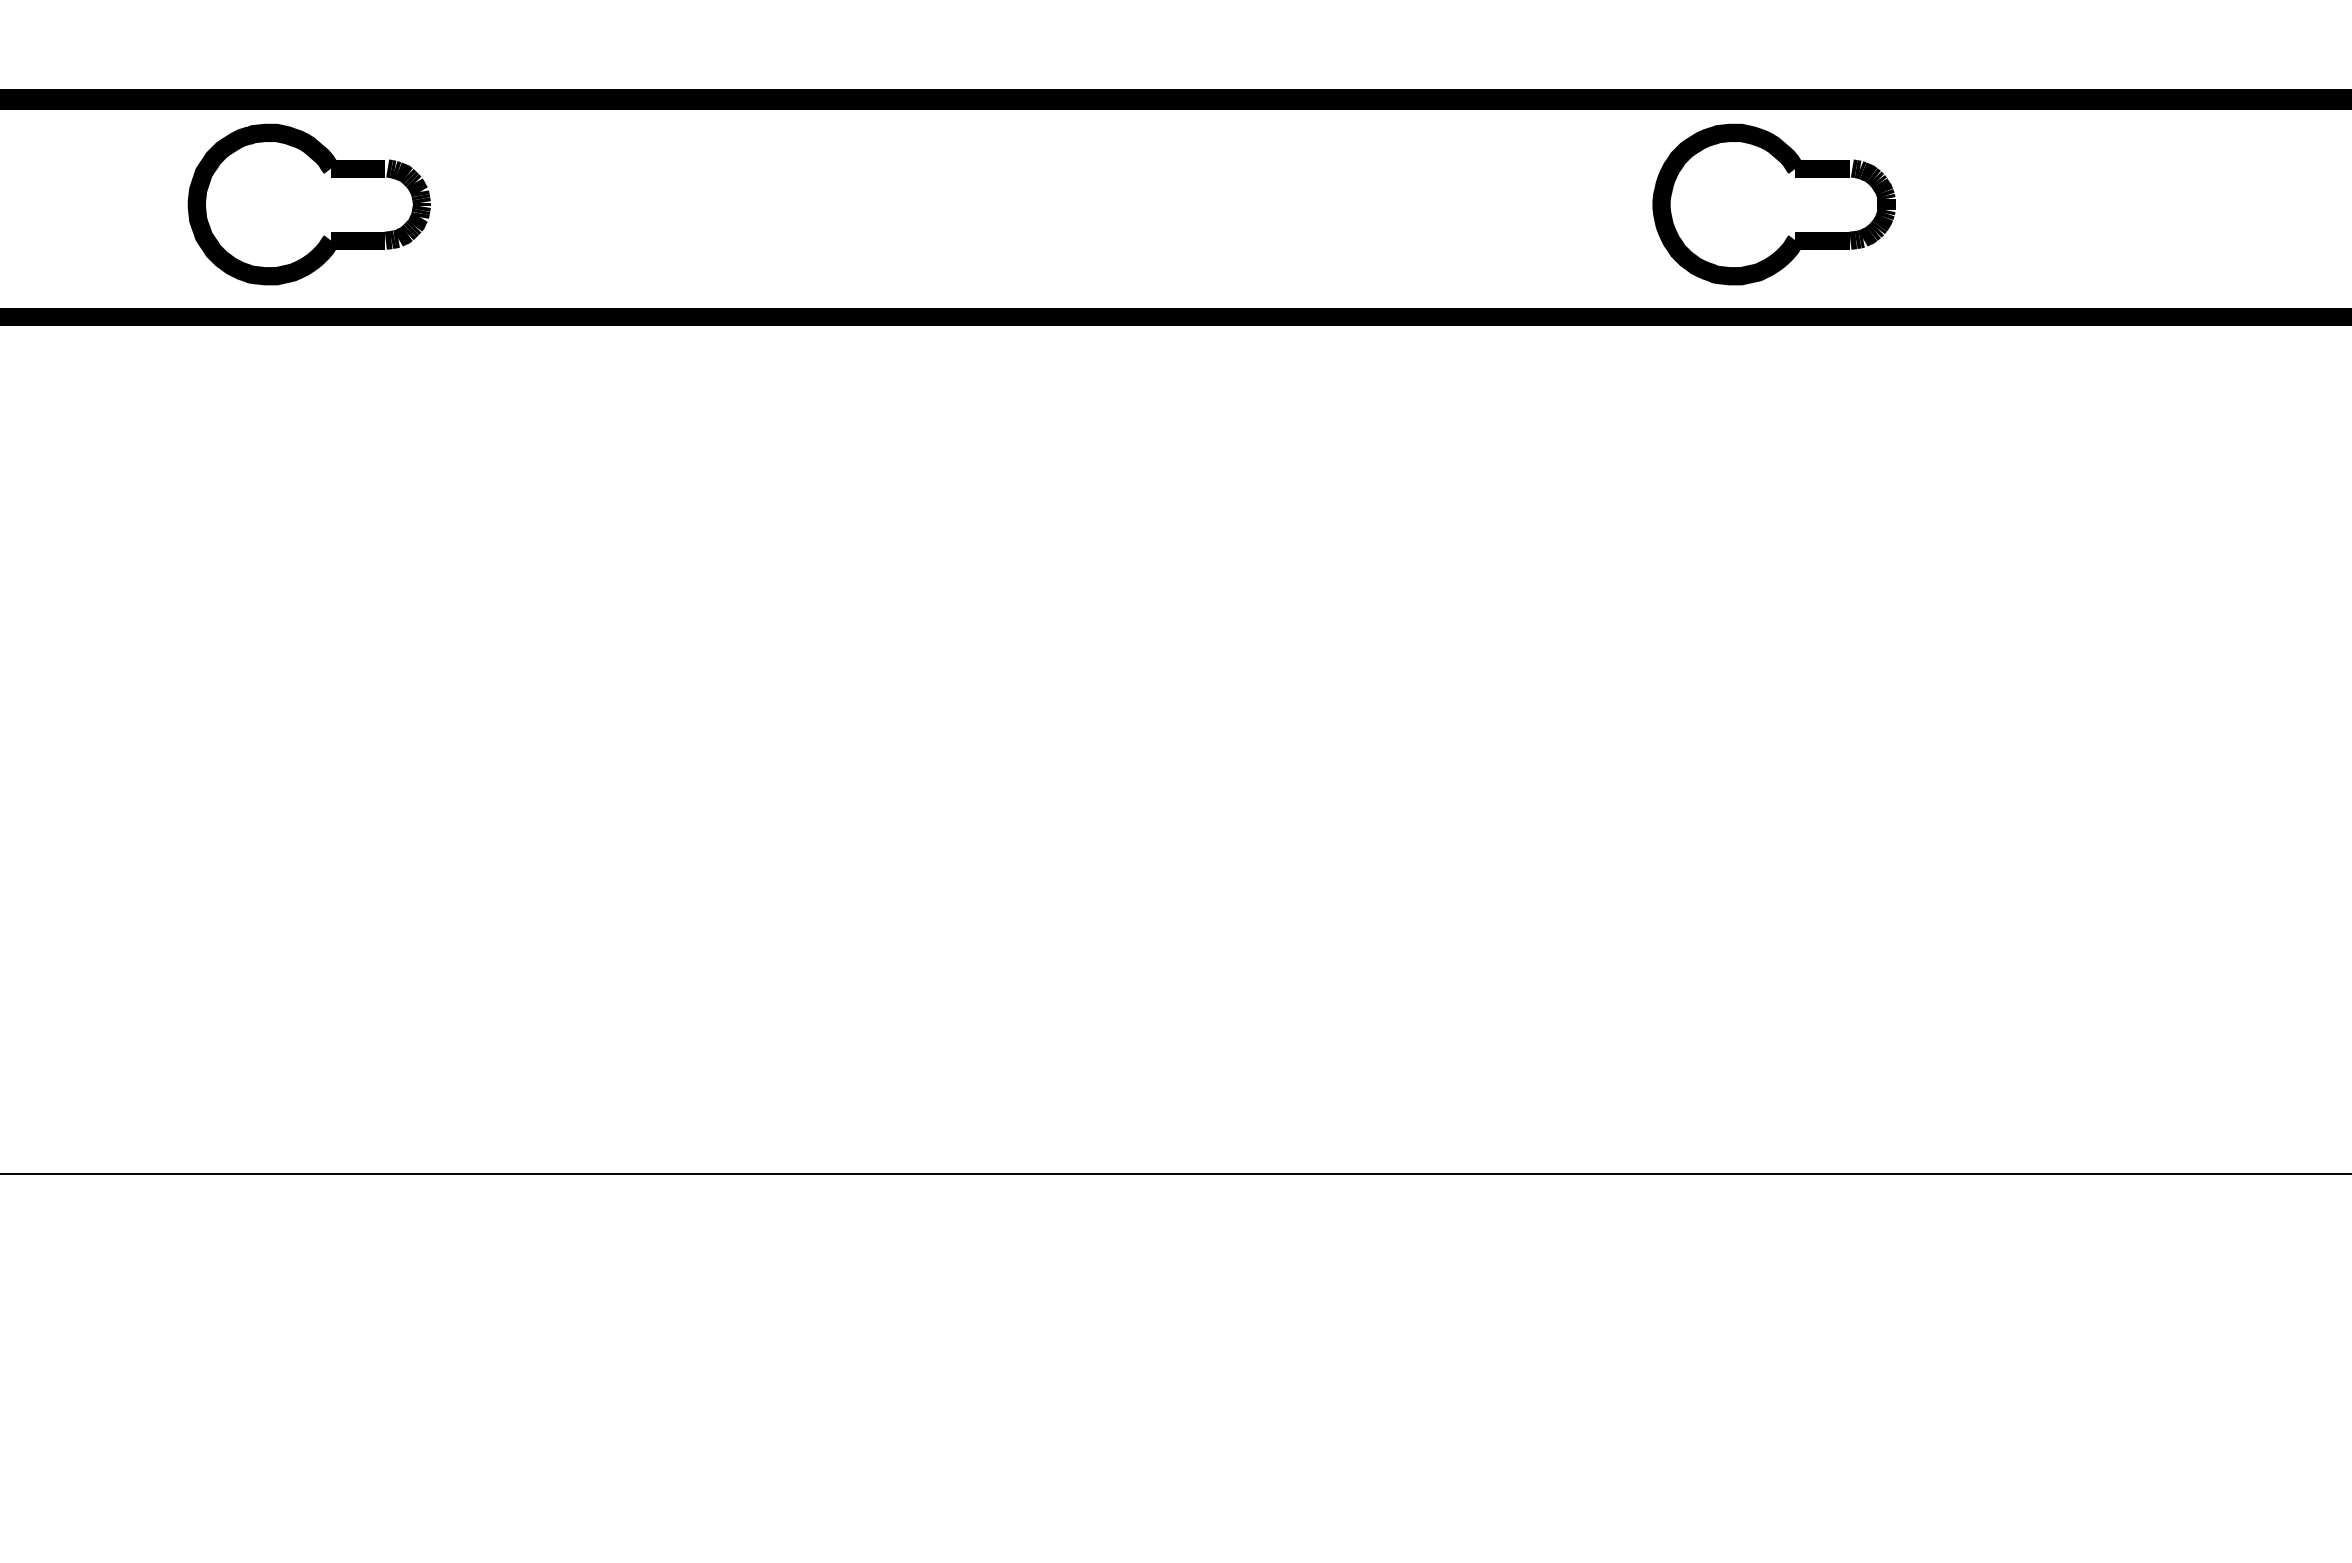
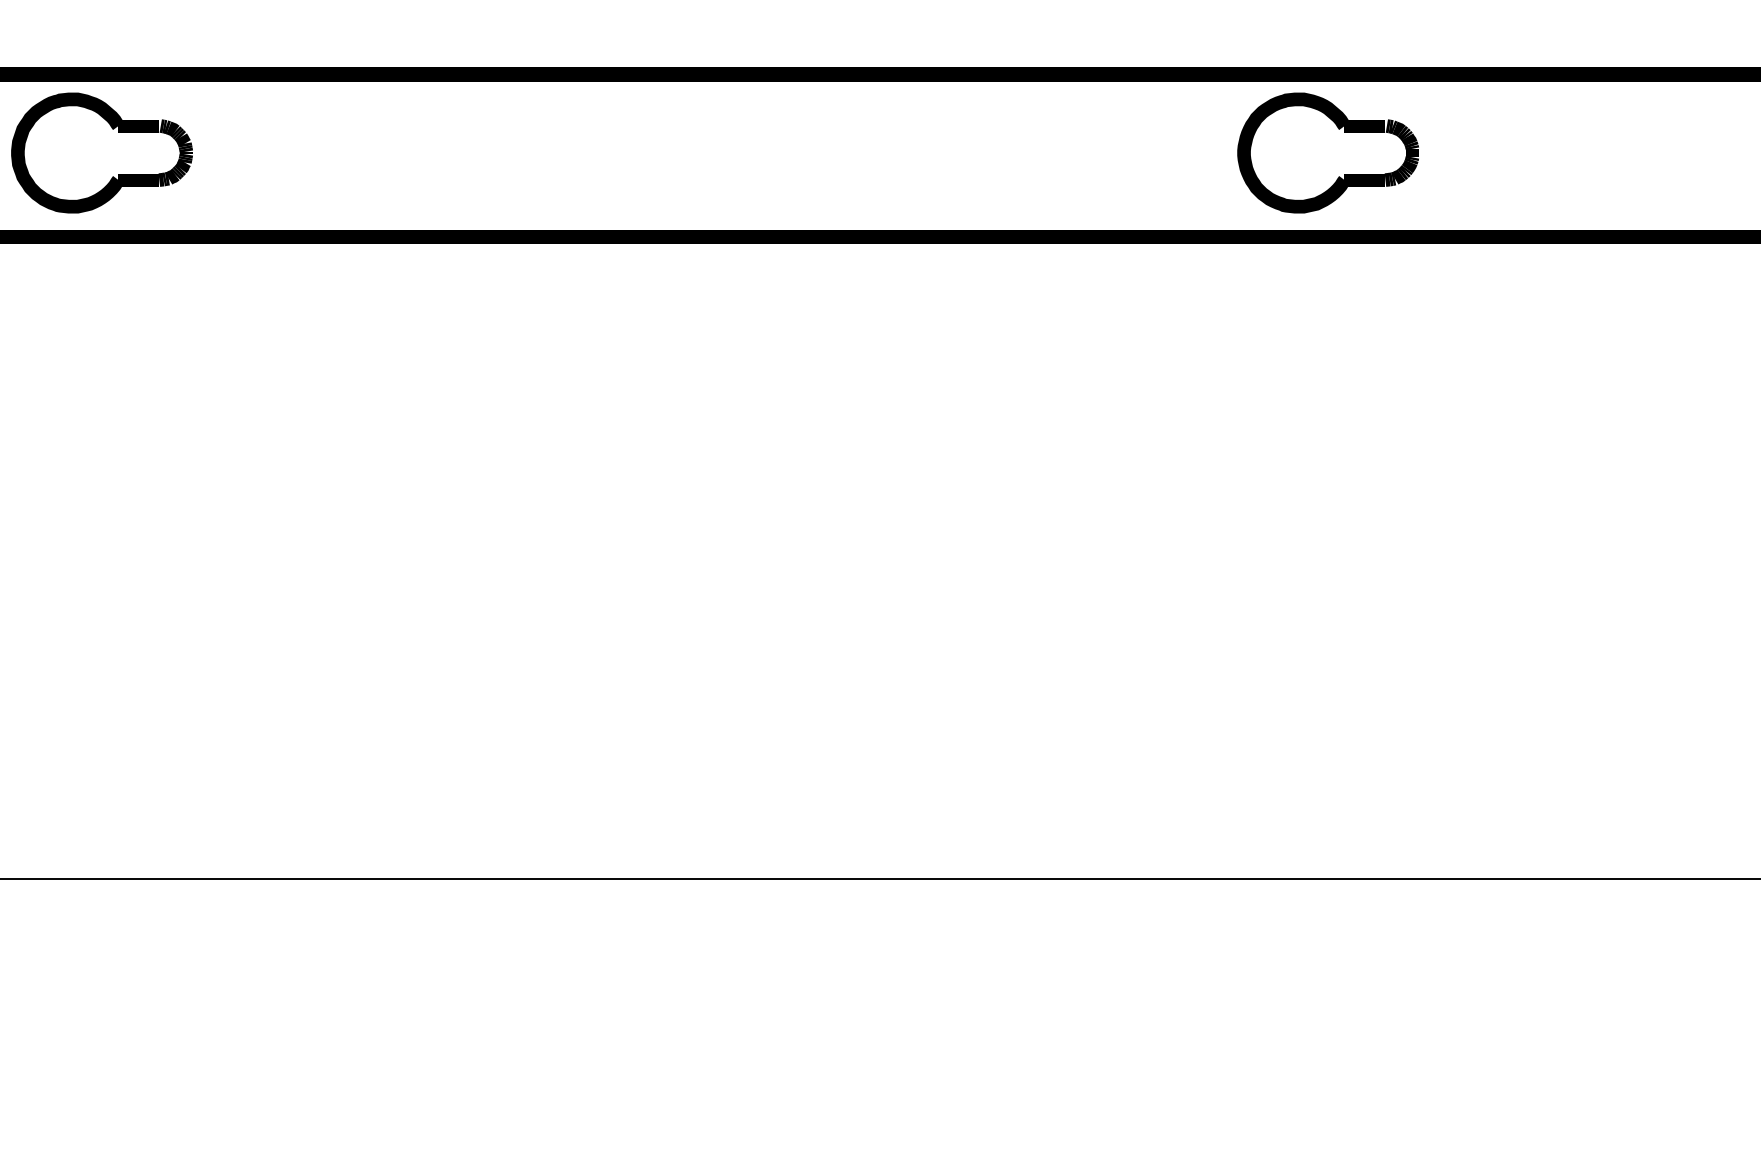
part: (323, 173) -> (112, 129), moved

